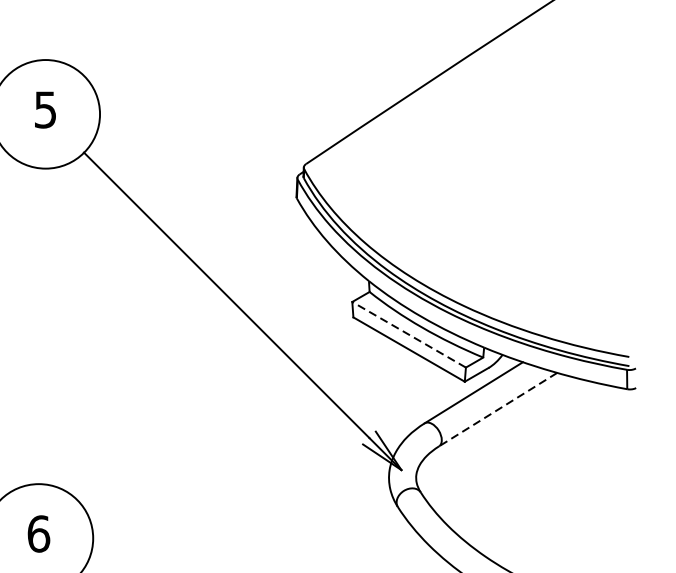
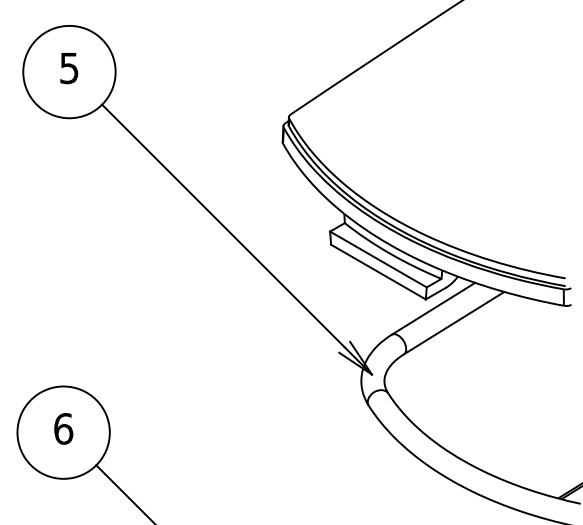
line: (409, 334) -> (378, 259), dashed -> solid
line: (497, 410) -> (453, 323), dashed -> solid

